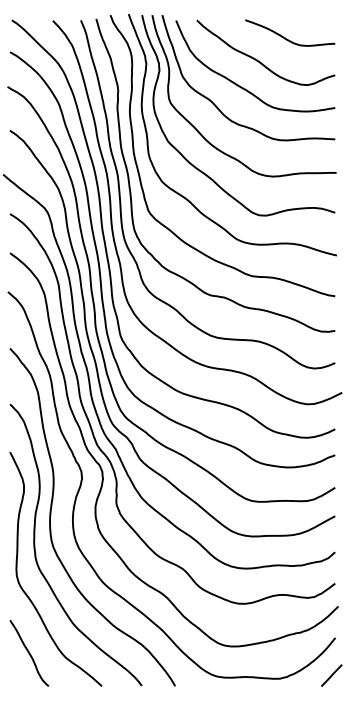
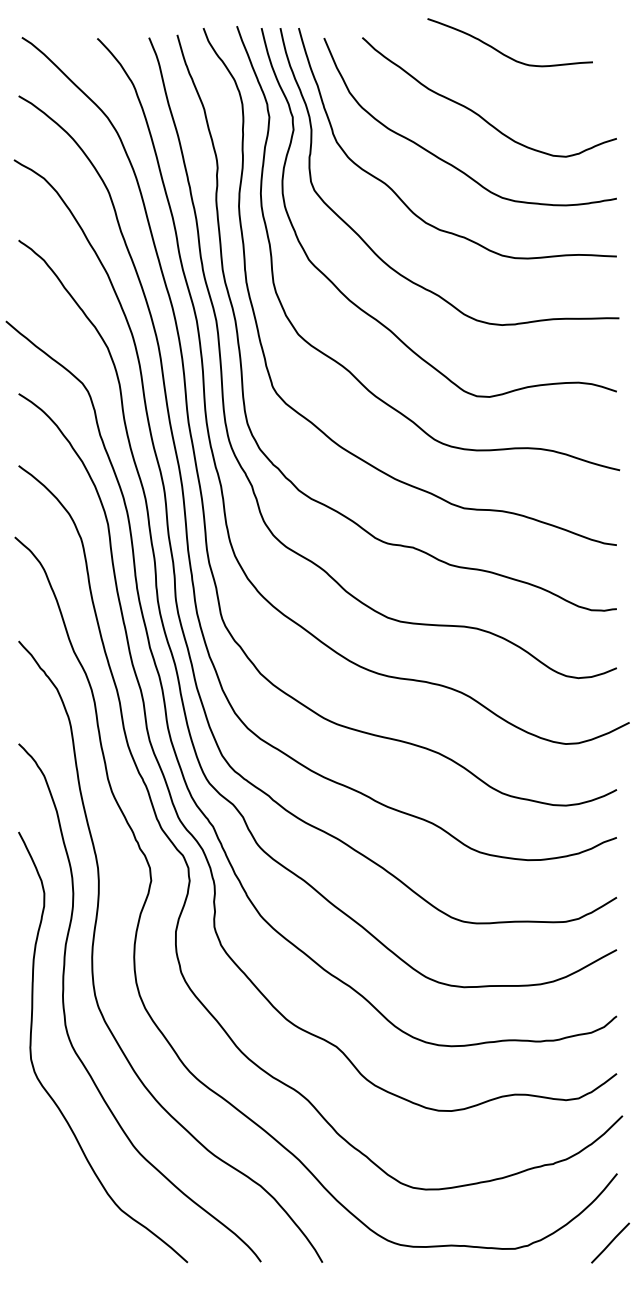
curve: (285, 37) -> (501, 50), moved
curve: (29, 653) -> (54, 1202), removed

